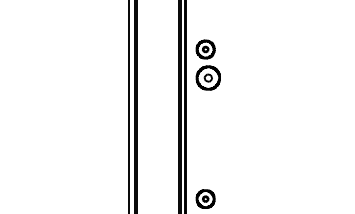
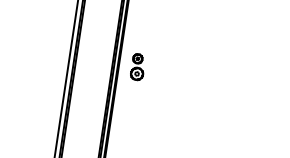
part: (207, 64) -> (137, 66), size x0.6

